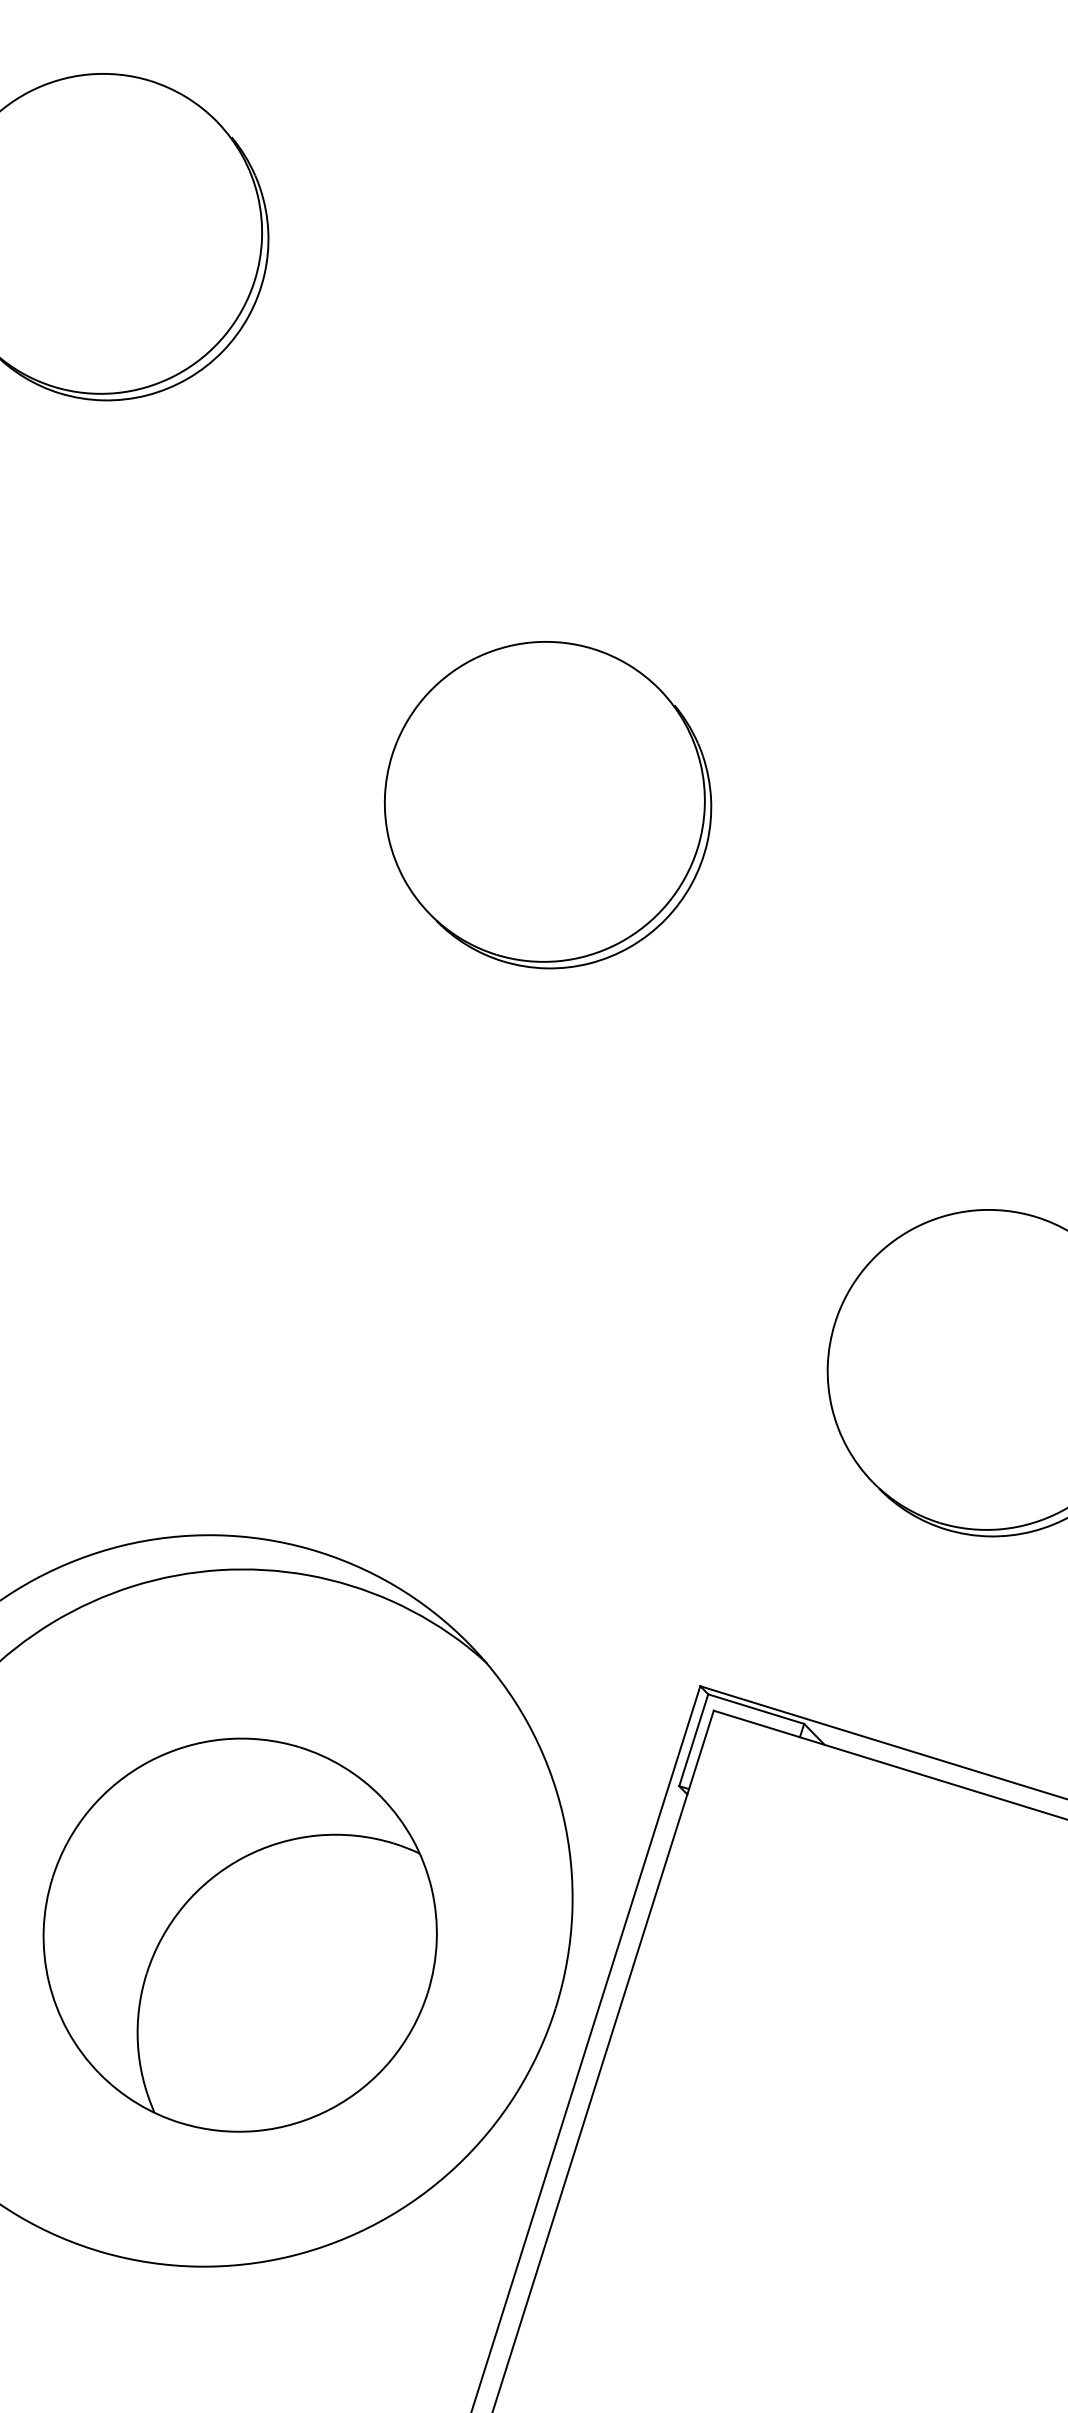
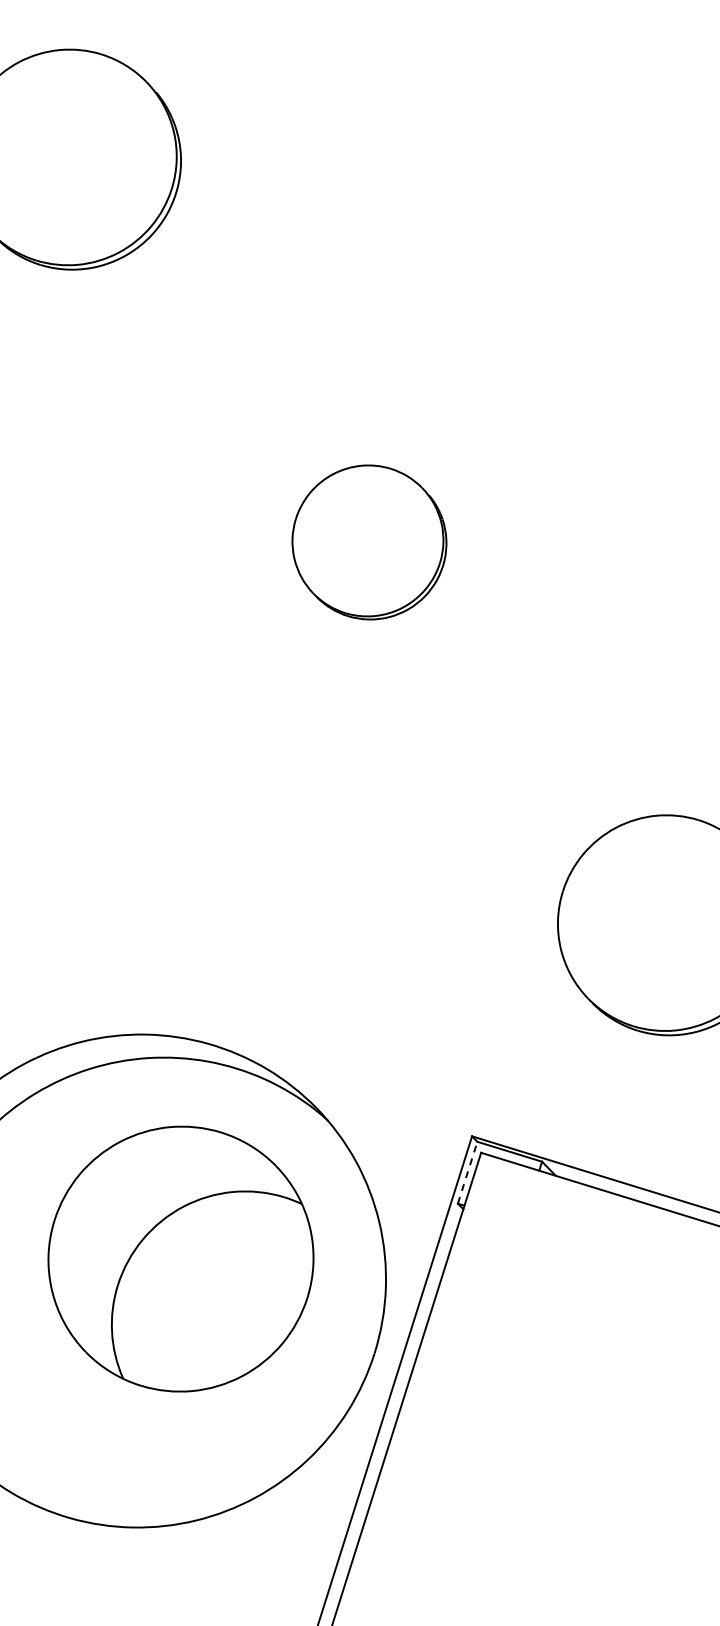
part: (548, 805) -> (369, 542), size x0.7
line: (693, 1739) -> (467, 1172), solid -> dashed
part: (239, 1934) -> (180, 1258), moved

